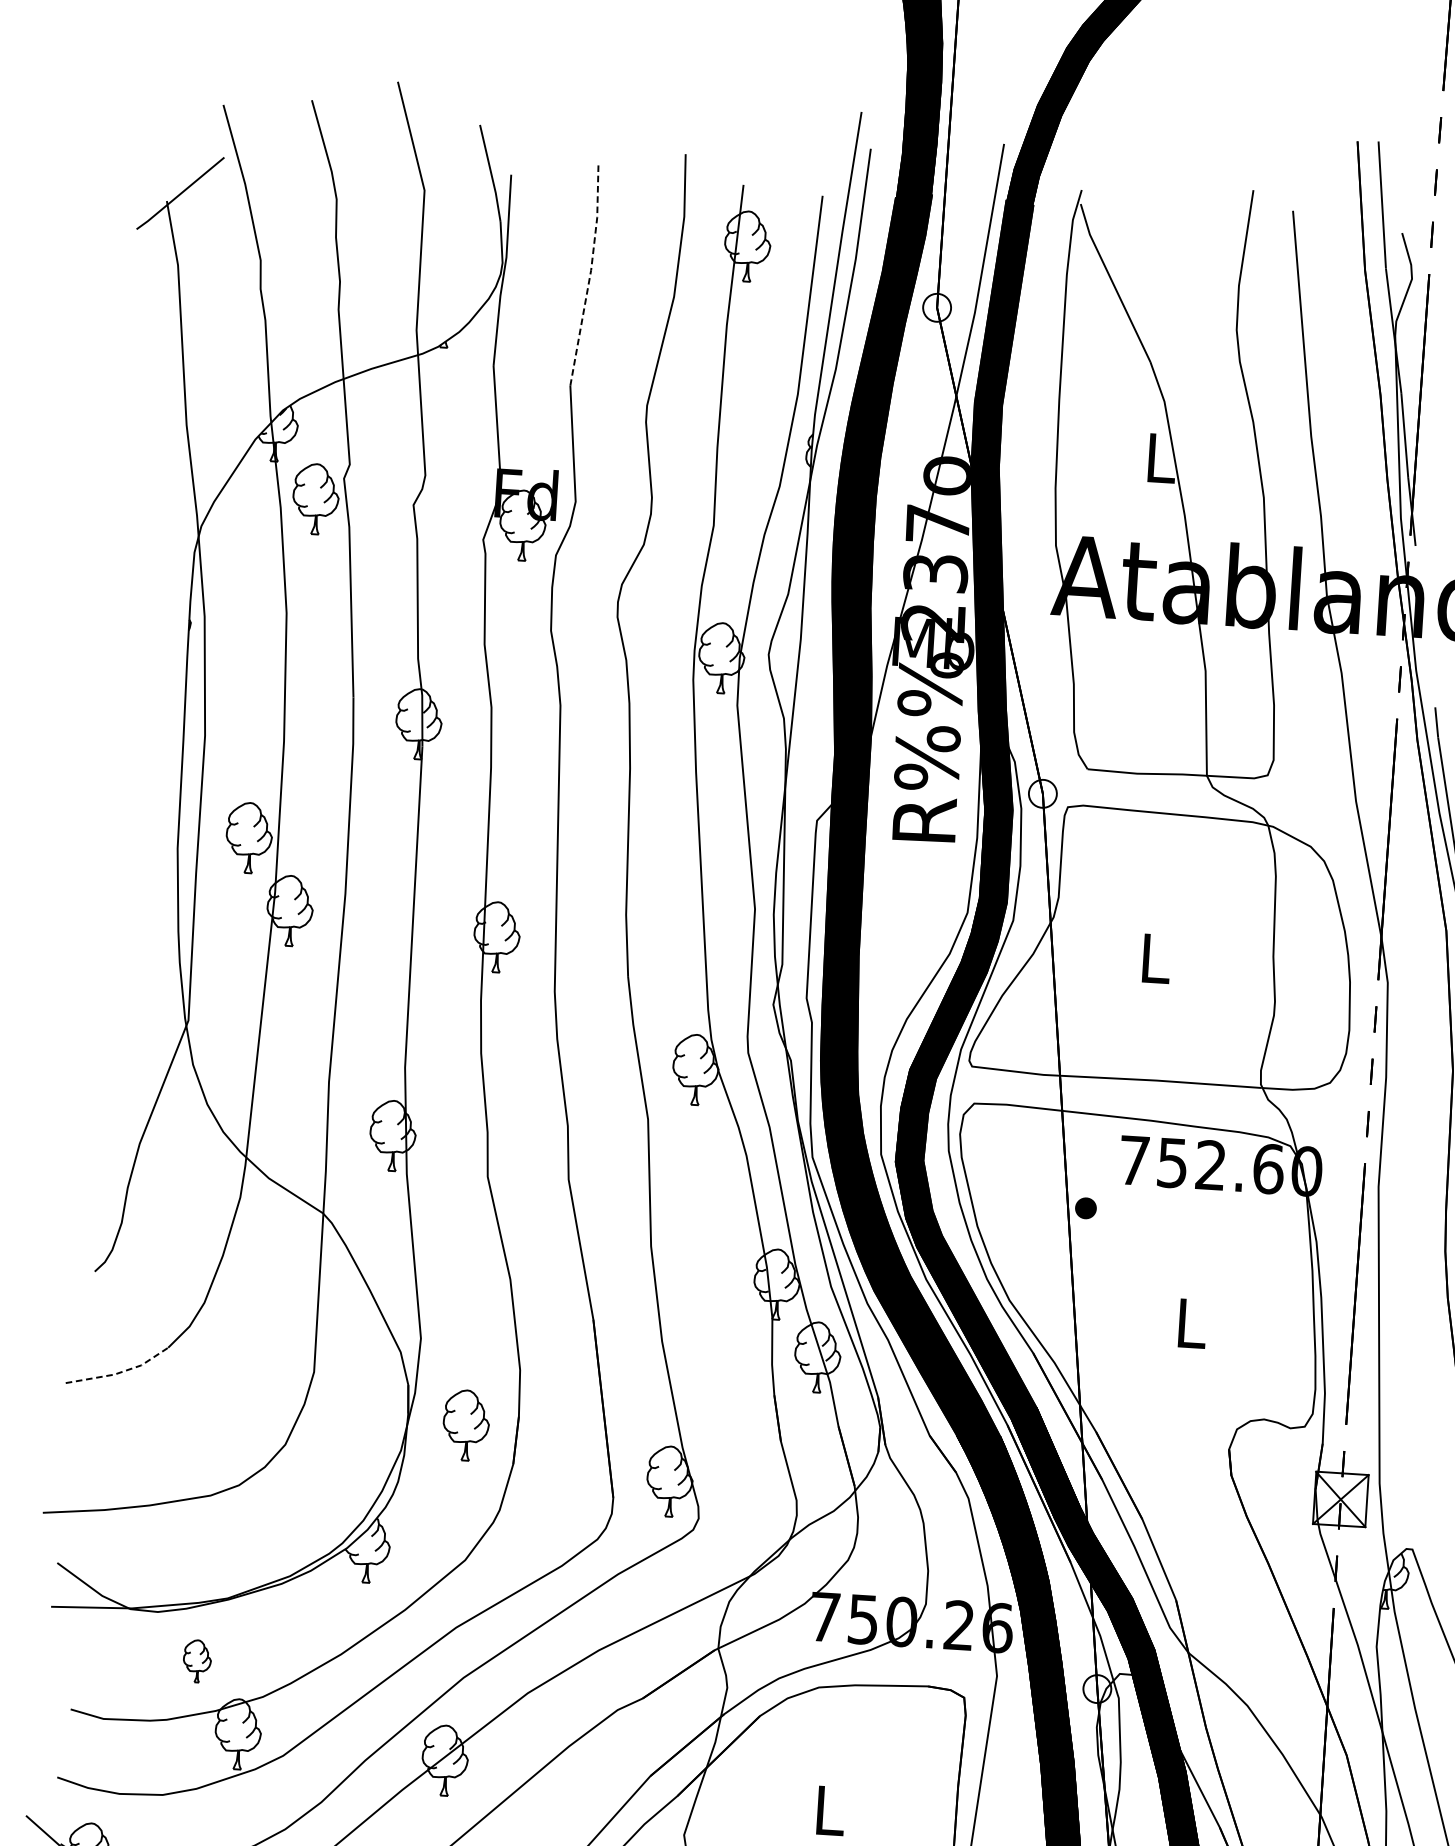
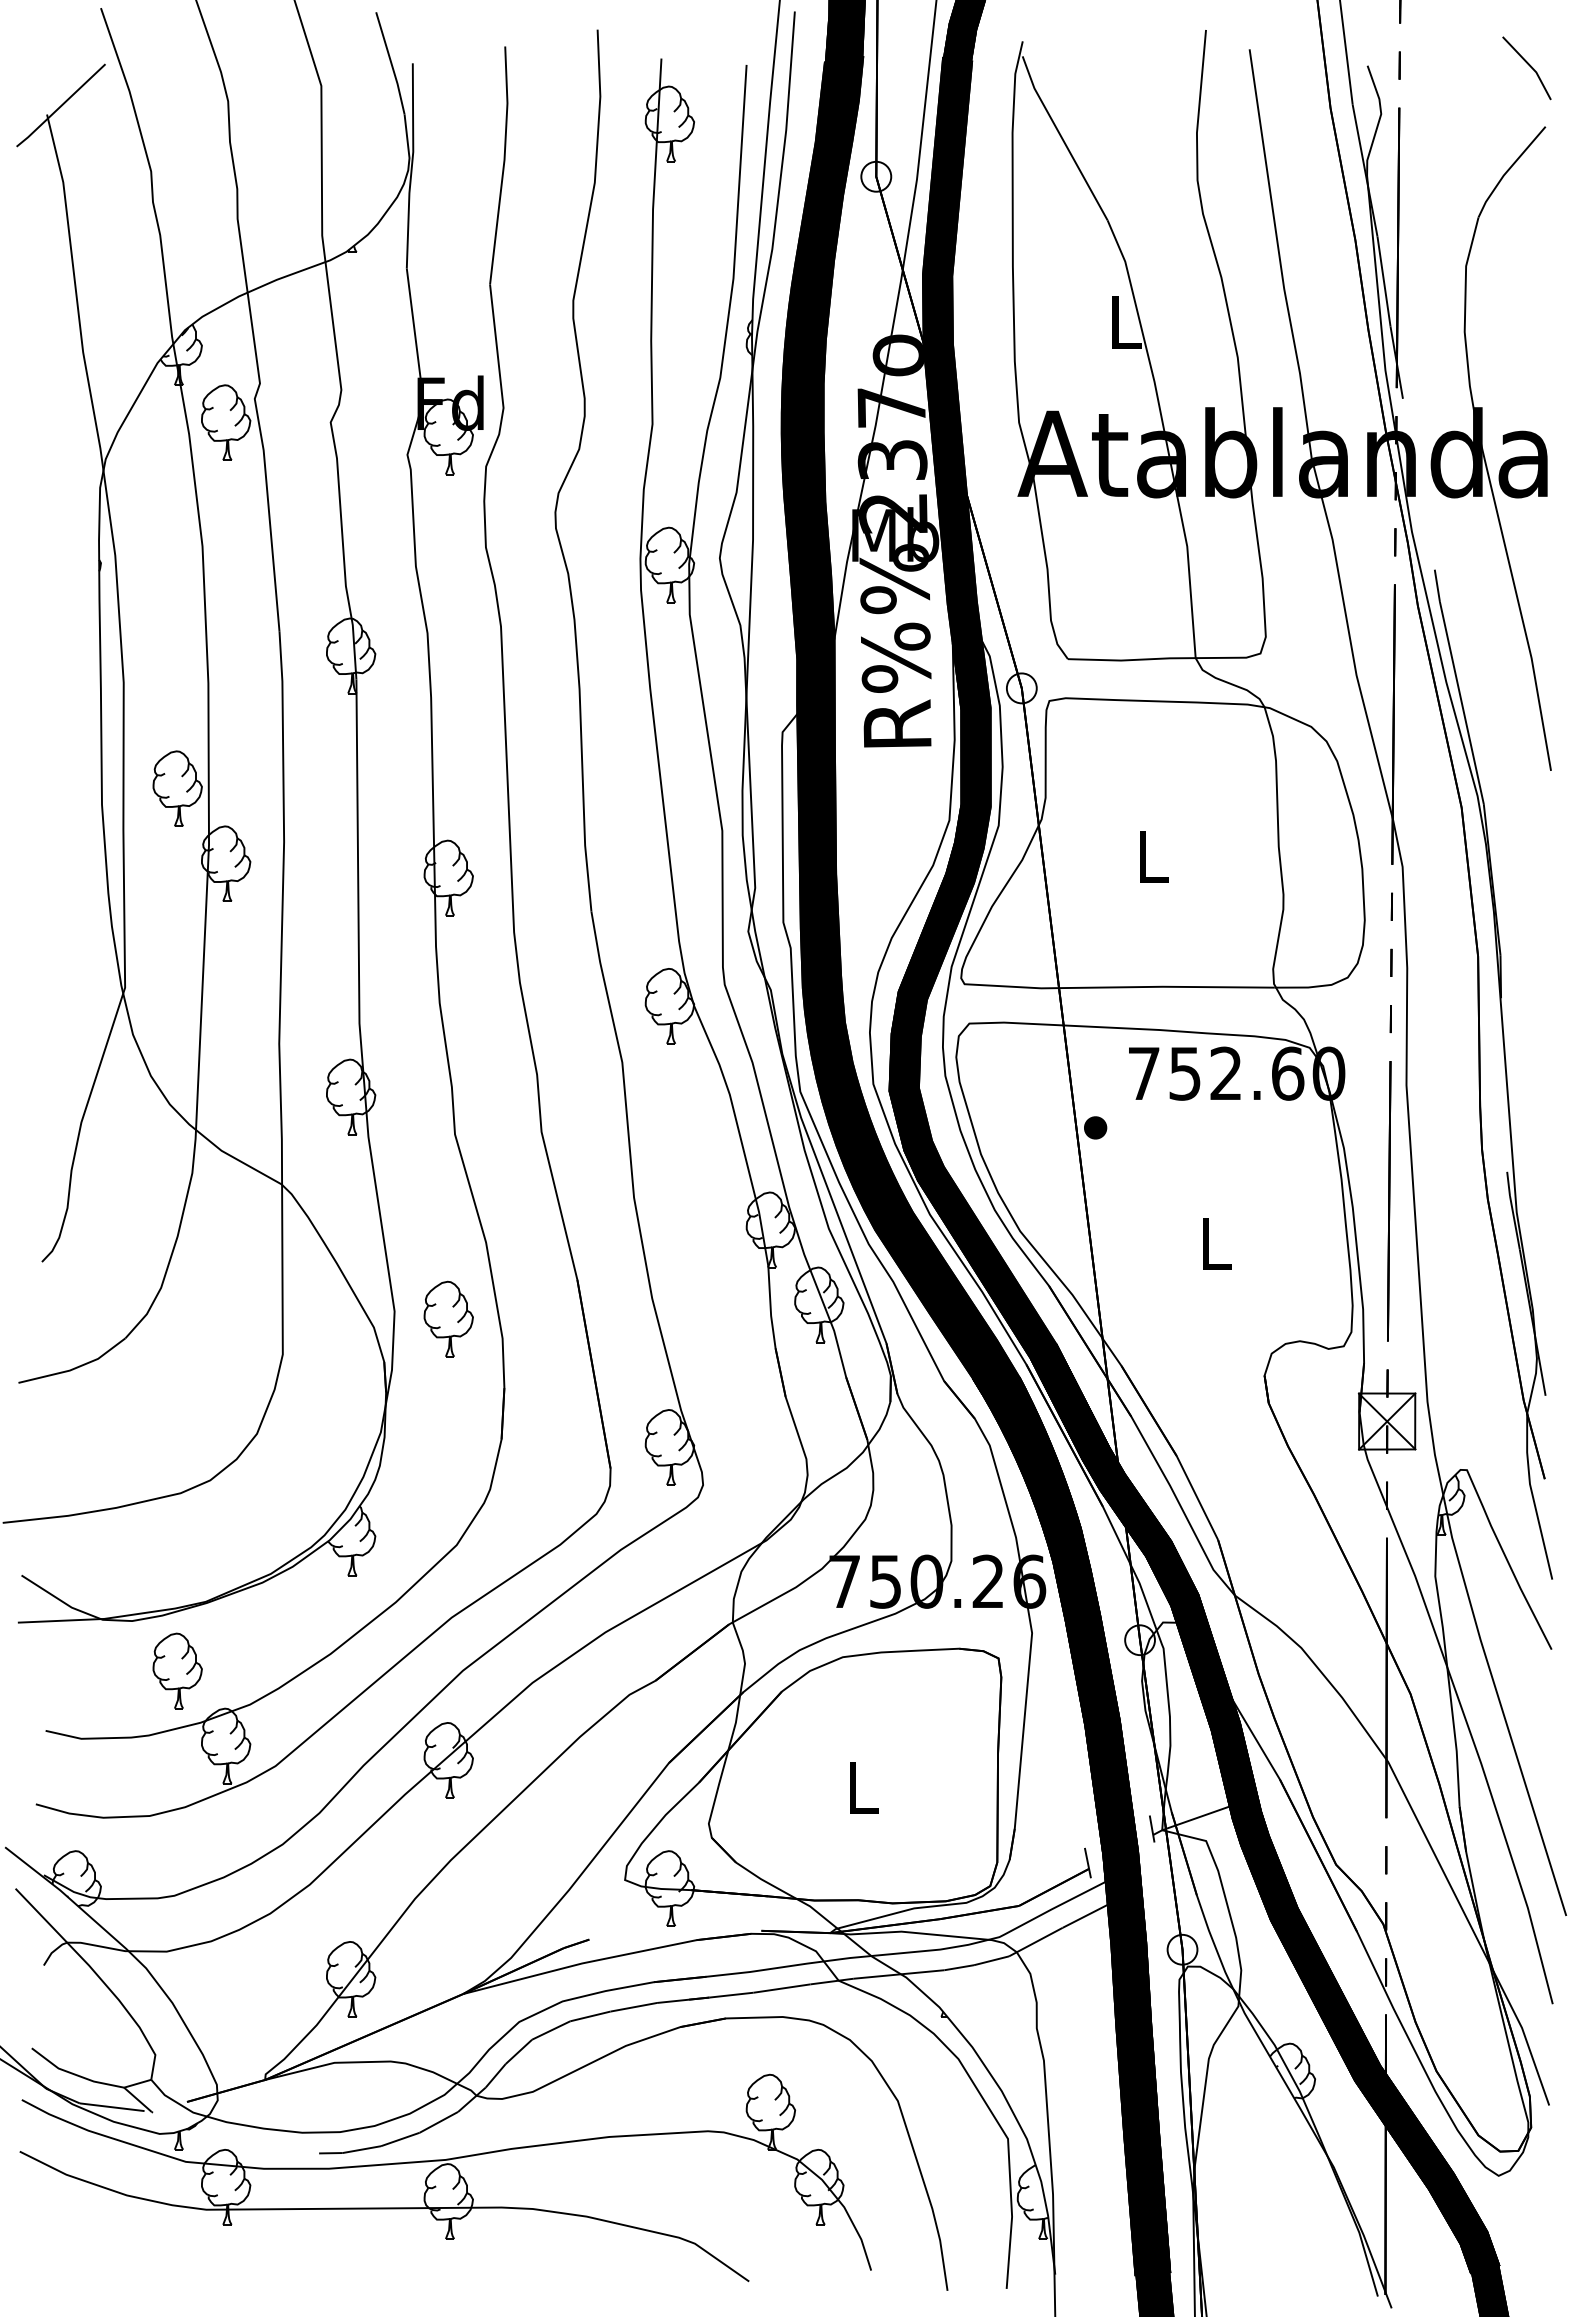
line: (589, 274) -> (503, 164), dashed -> solid
line: (120, 1372) -> (76, 1367), dashed -> solid
part: (466, 1424) -> (448, 1318), moved
part: (197, 1660) -> (177, 1670), size x1.67

